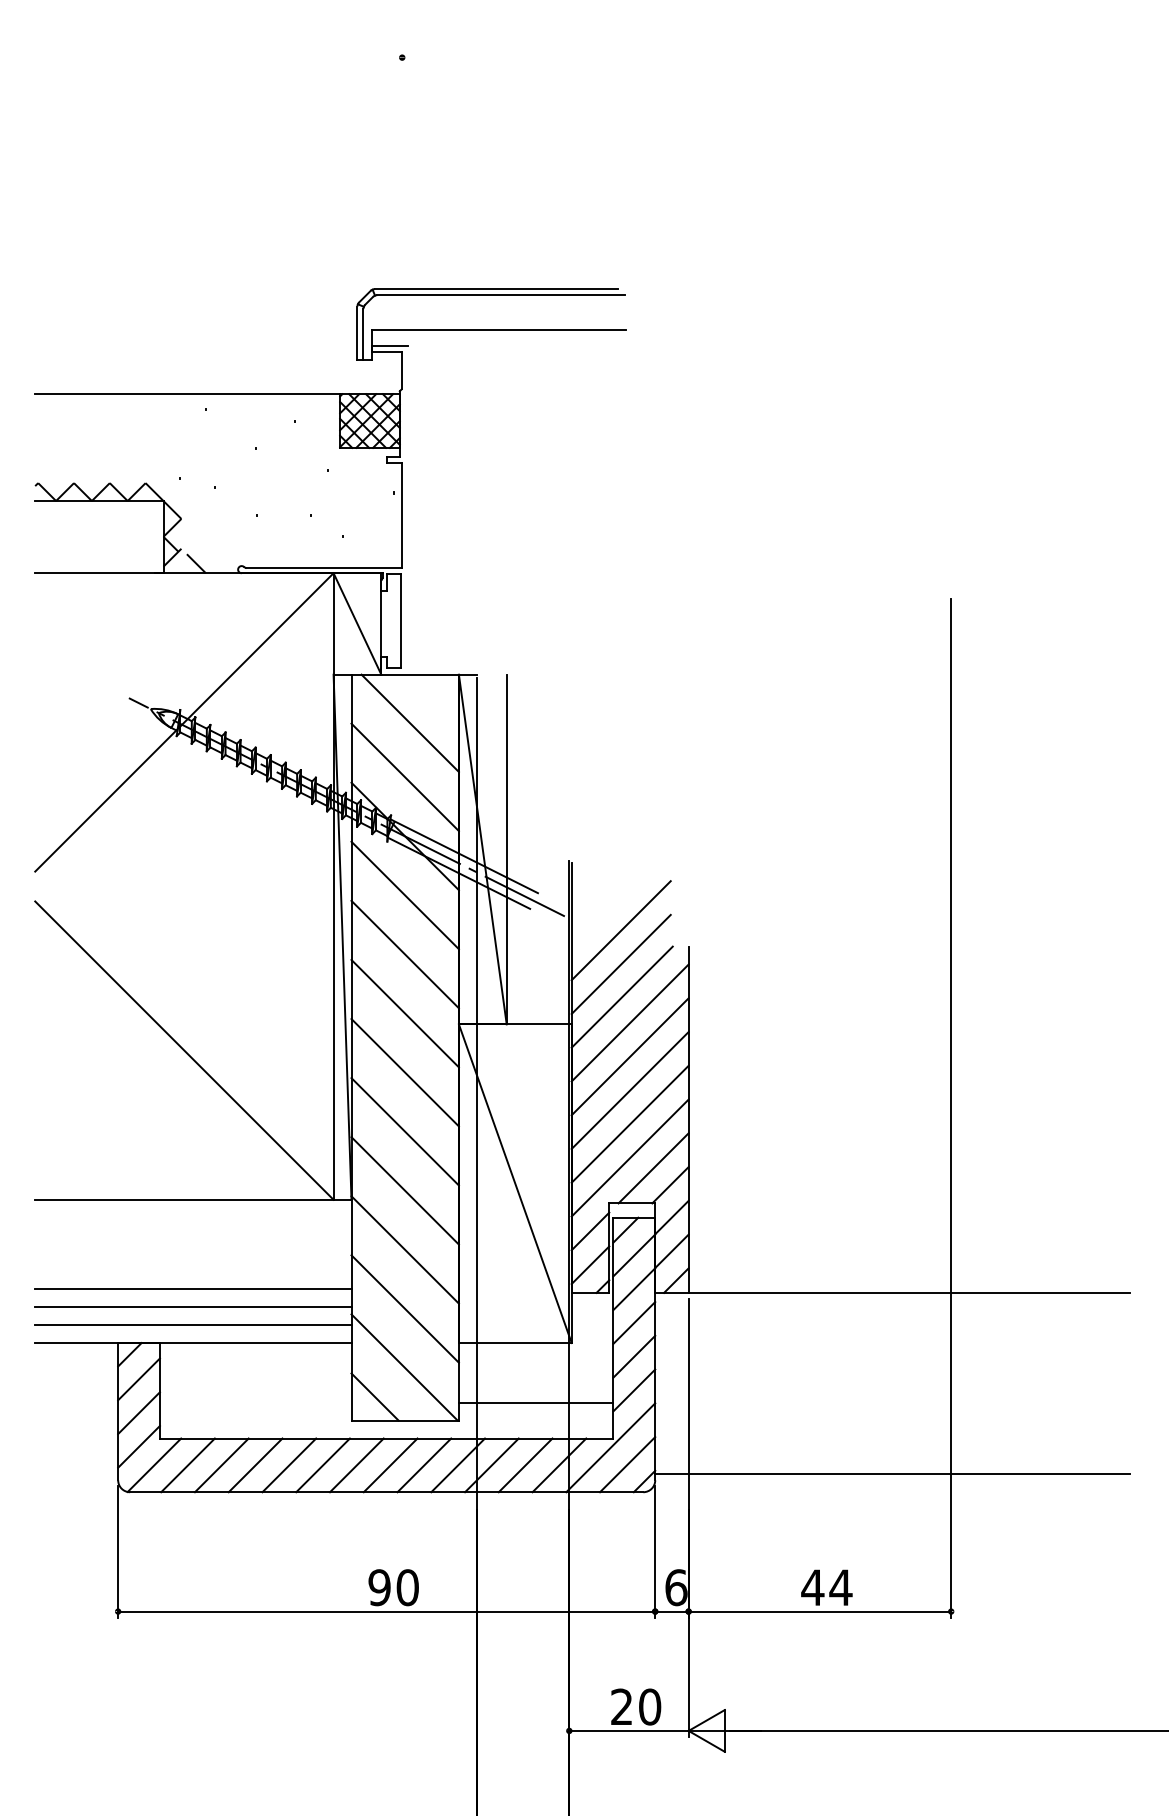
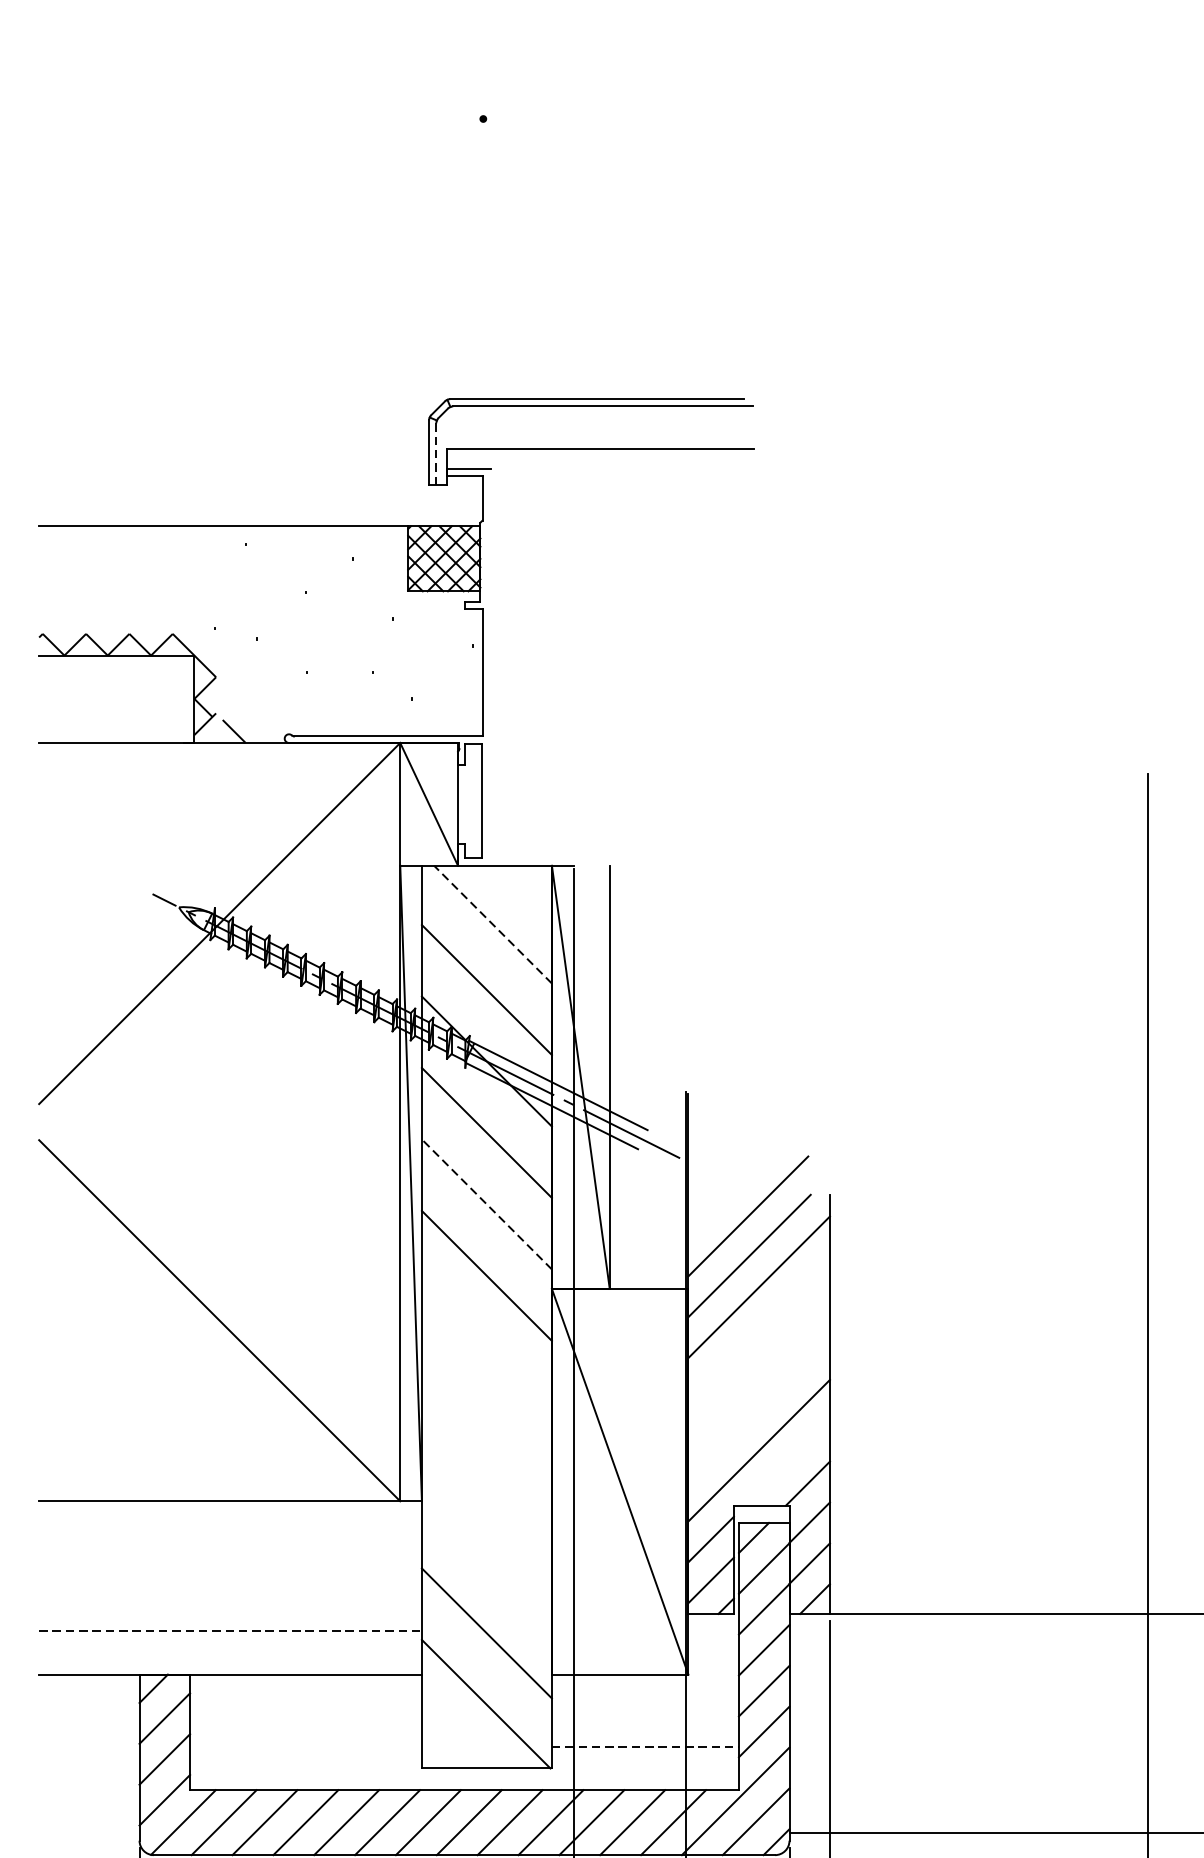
line: (363, 334) -> (436, 454), solid -> dashed
line: (410, 723) -> (493, 924), solid -> dashed
line: (620, 930) -> (747, 1175), removed
line: (405, 954) -> (487, 1204), solid -> dashed
line: (629, 1056) -> (758, 1327), removed
line: (404, 1072) -> (486, 1347), removed
line: (629, 1090) -> (758, 1368), removed
line: (629, 1123) -> (758, 1408), removed
line: (404, 1131) -> (486, 1418), removed
line: (653, 1168) -> (787, 1463), removed
line: (404, 1190) -> (486, 1489), removed
line: (404, 1249) -> (486, 1561), removed
line: (193, 1289) -> (230, 1609), removed
line: (193, 1307) -> (230, 1631), solid -> dashed
line: (193, 1325) -> (230, 1653), removed
line: (374, 1396) -> (449, 1739), removed
line: (536, 1402) -> (645, 1746), solid -> dashed

